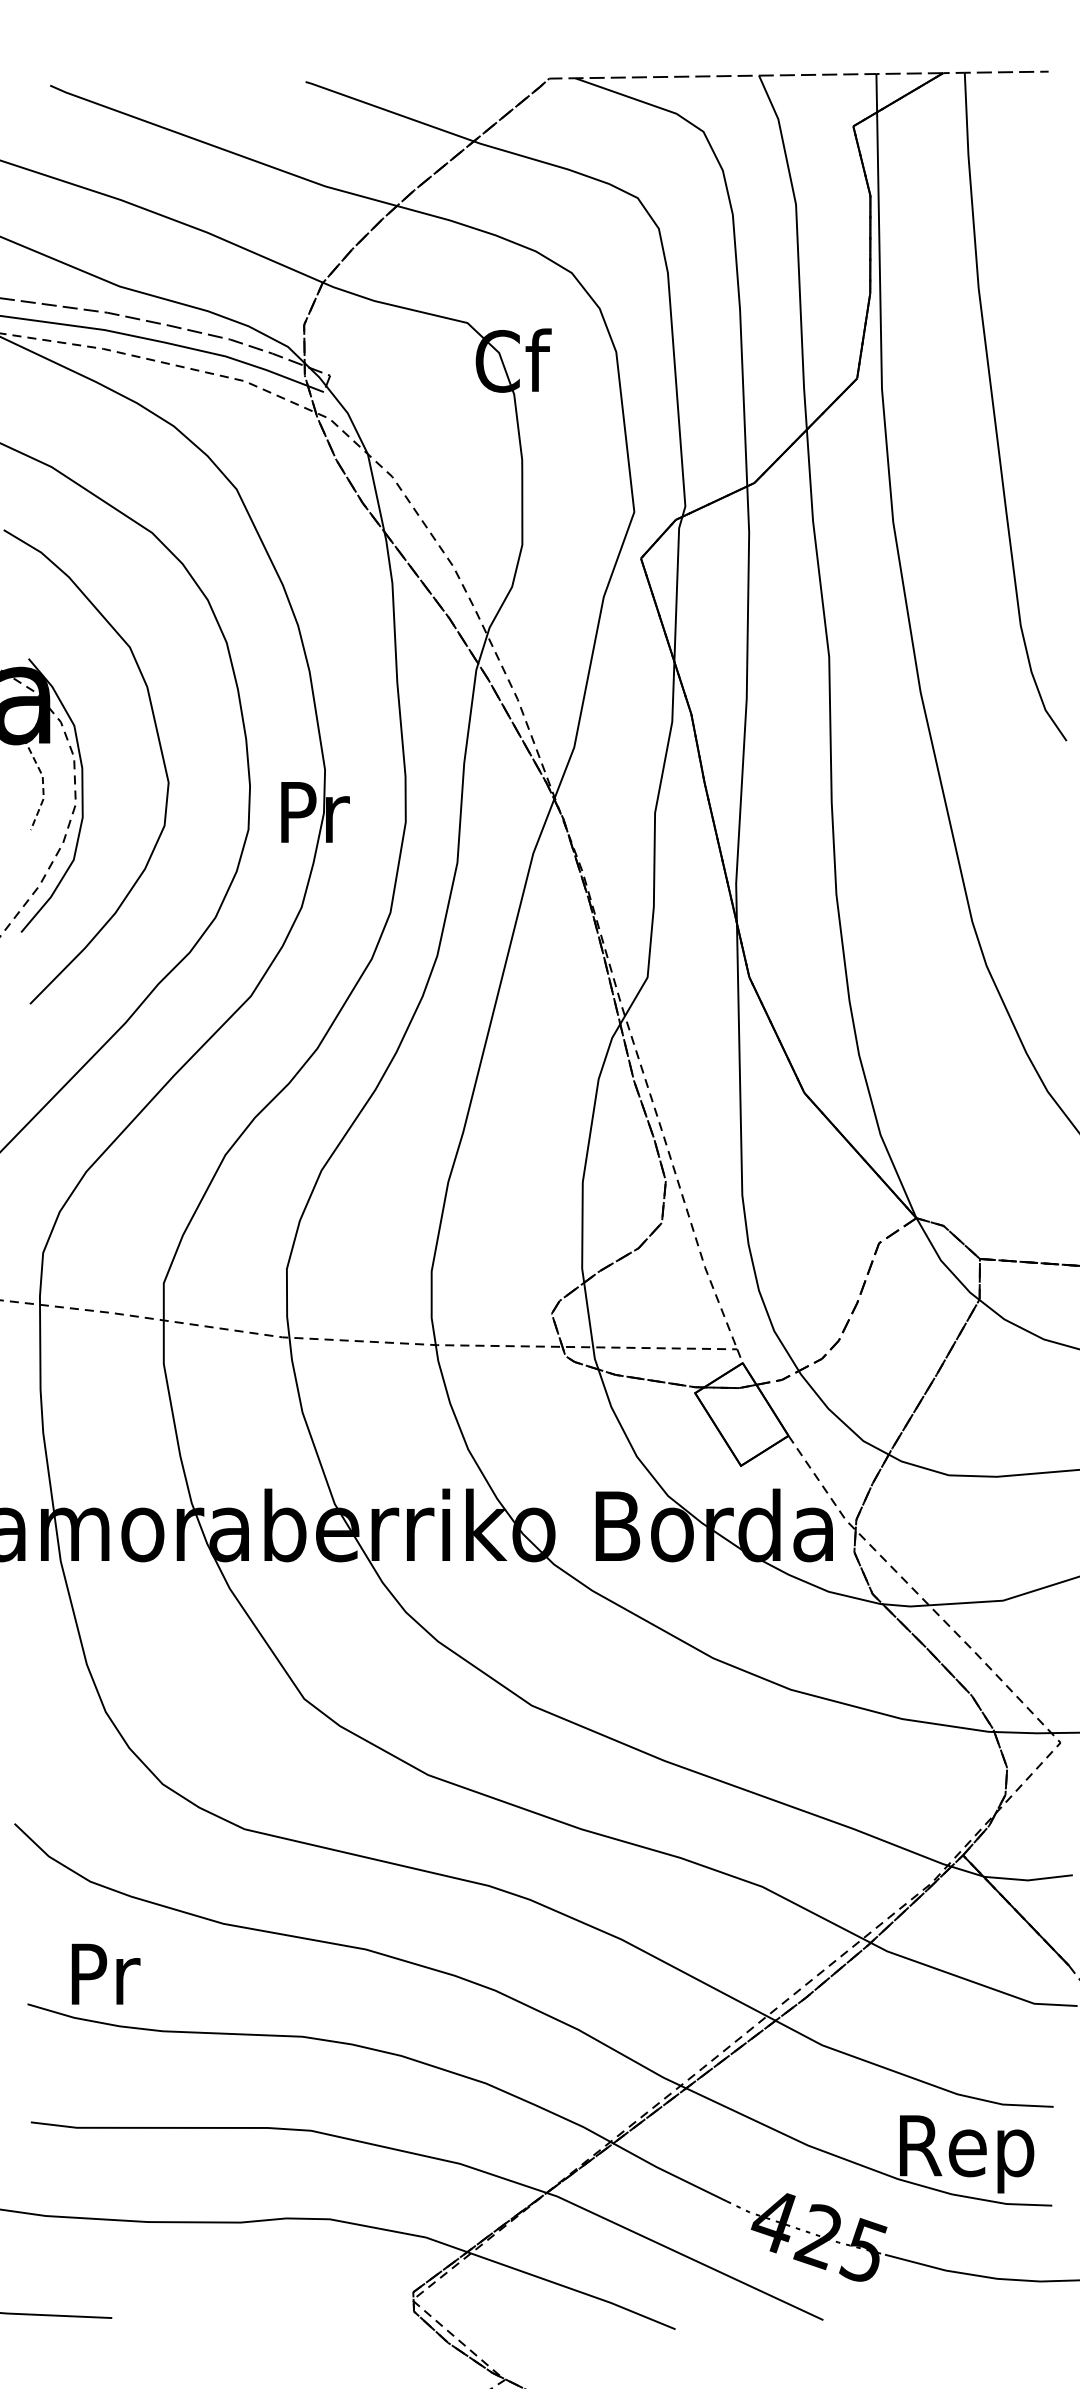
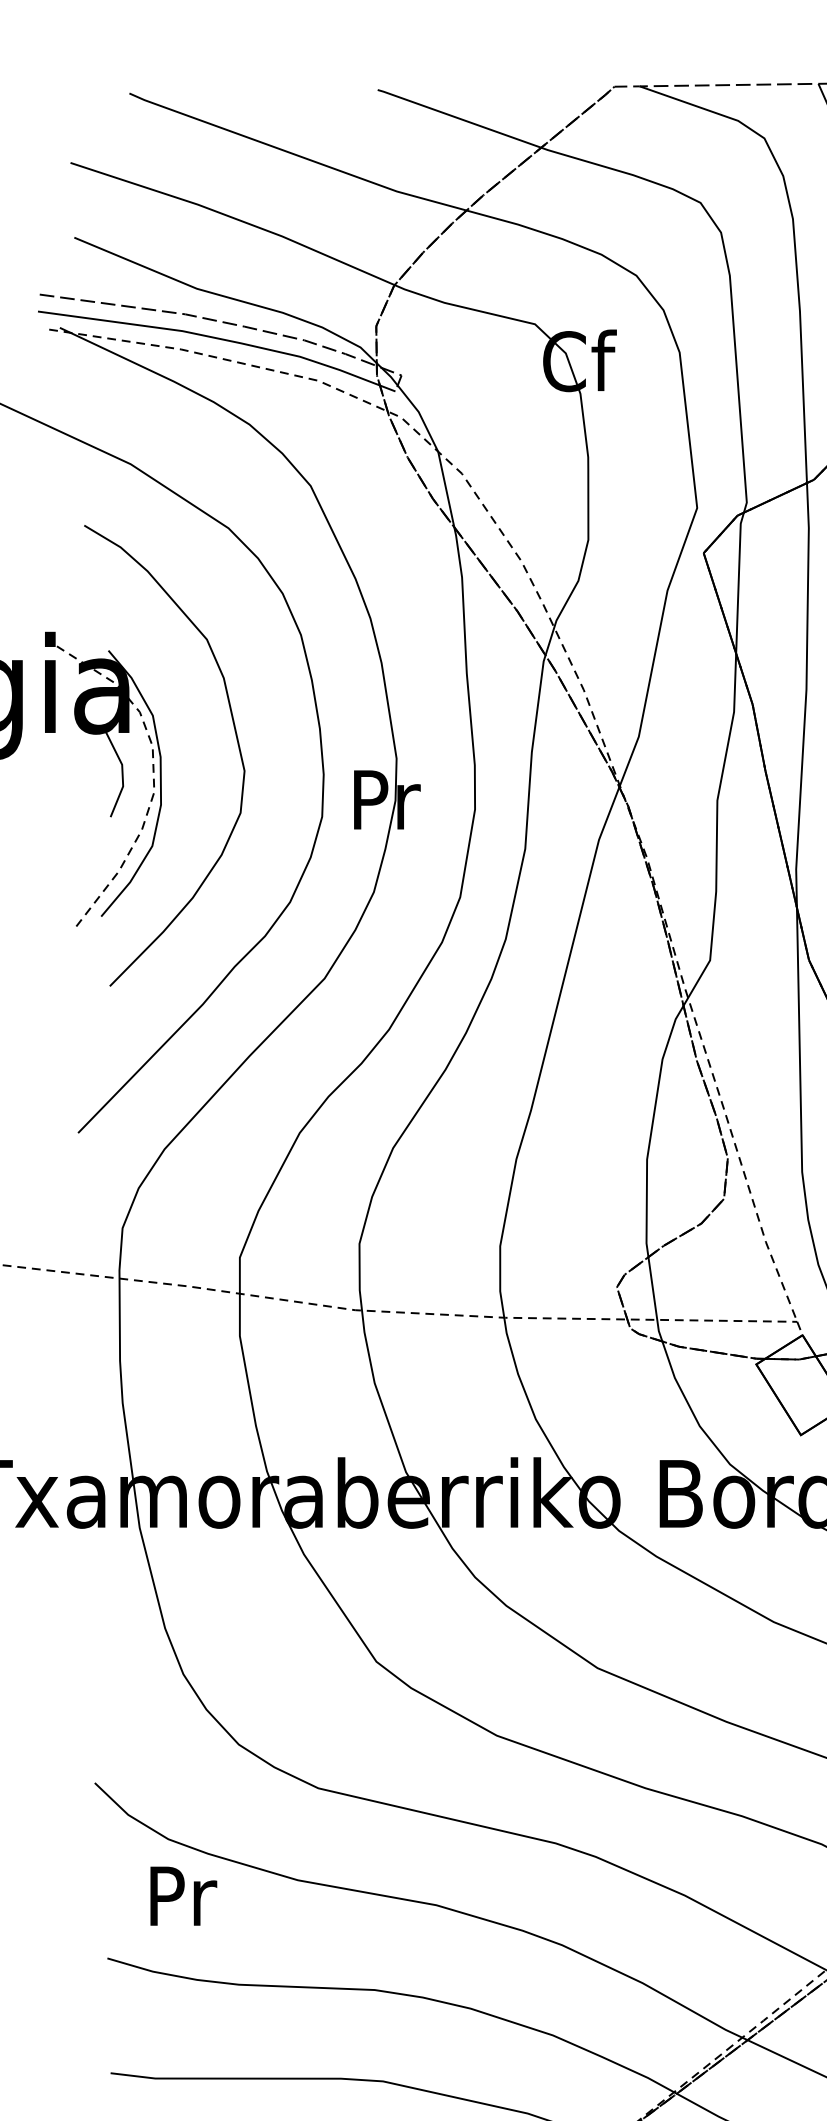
line: (43, 782) -> (122, 770), dashed -> solid
text: (105, 1973) -> (183, 1895), moved

